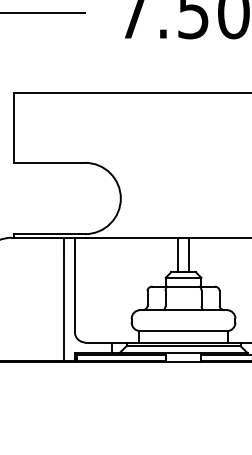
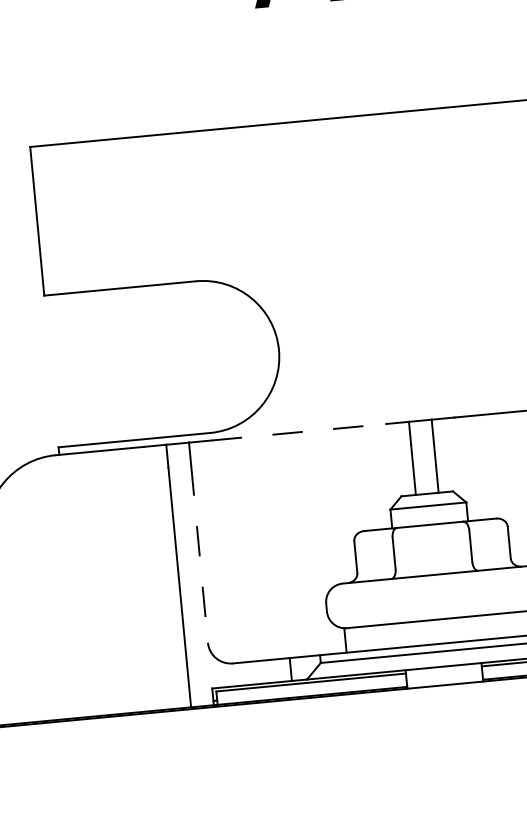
line: (126, 237) -> (298, 431), solid -> dashed
line: (74, 290) -> (198, 554), solid -> dashed

